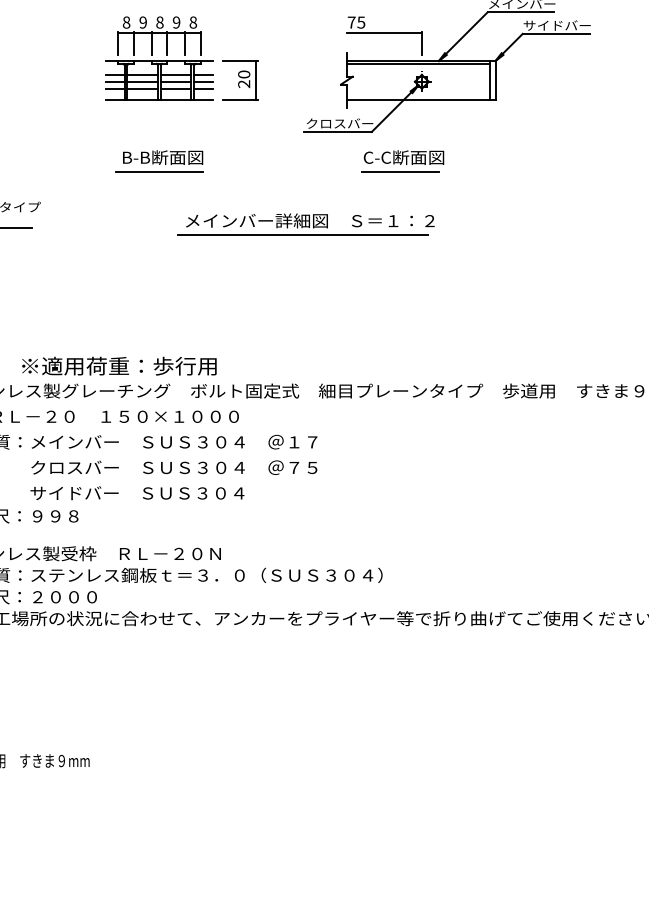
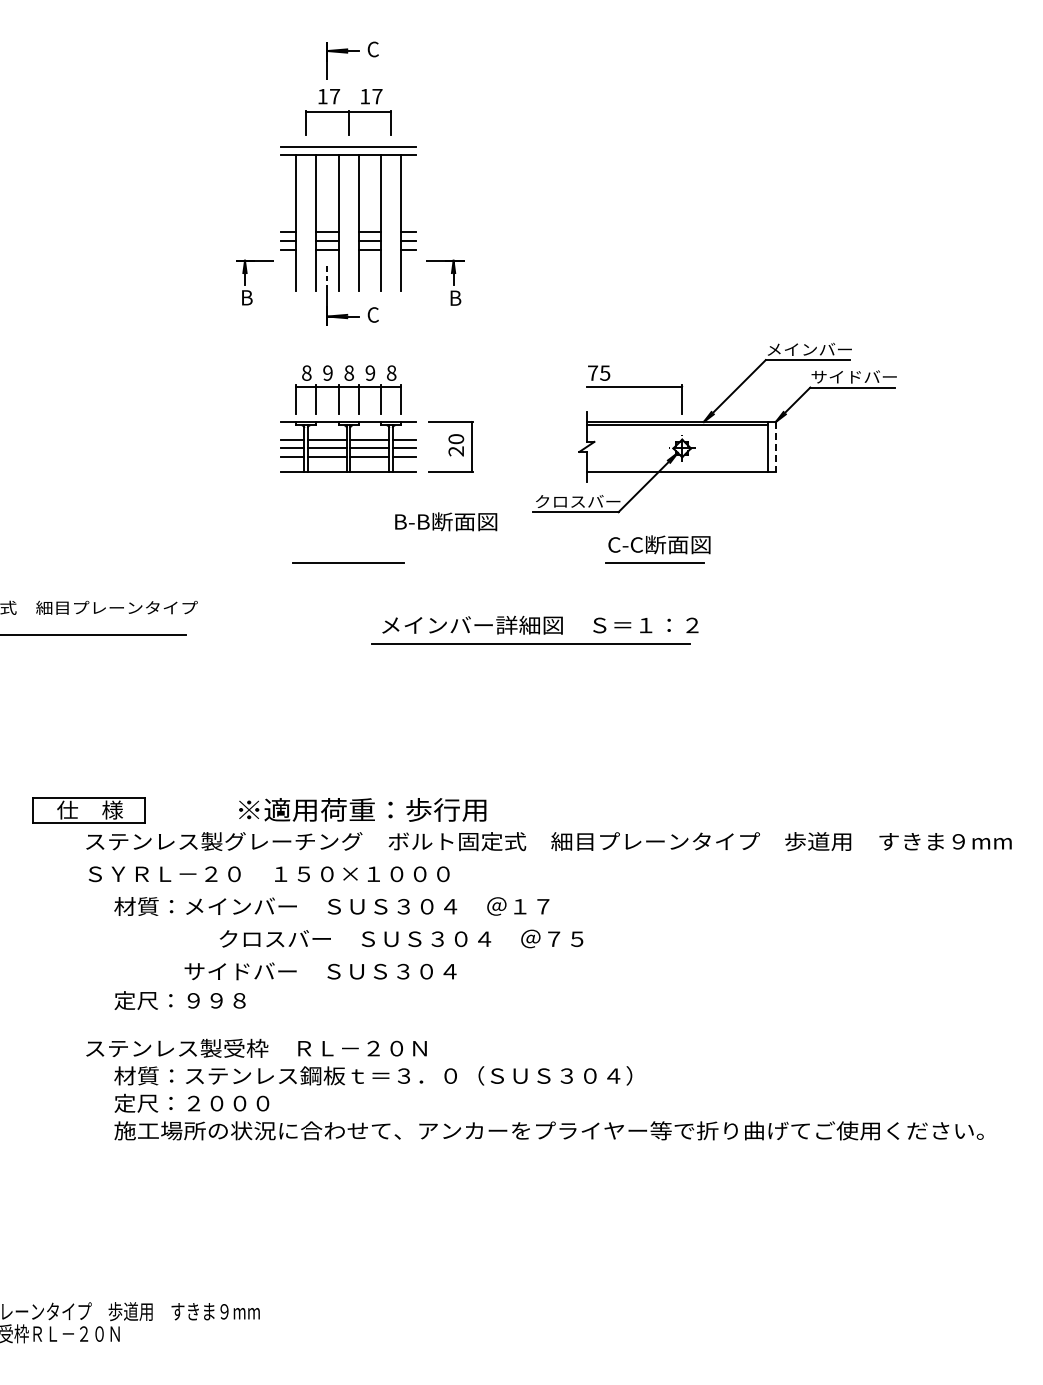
line: (495, 80) -> (775, 446), solid -> dashed
text: (163, 157) -> (446, 521), moved
text: (119, 365) -> (362, 809), moved
text: (174, 467) -> (401, 938), moved

